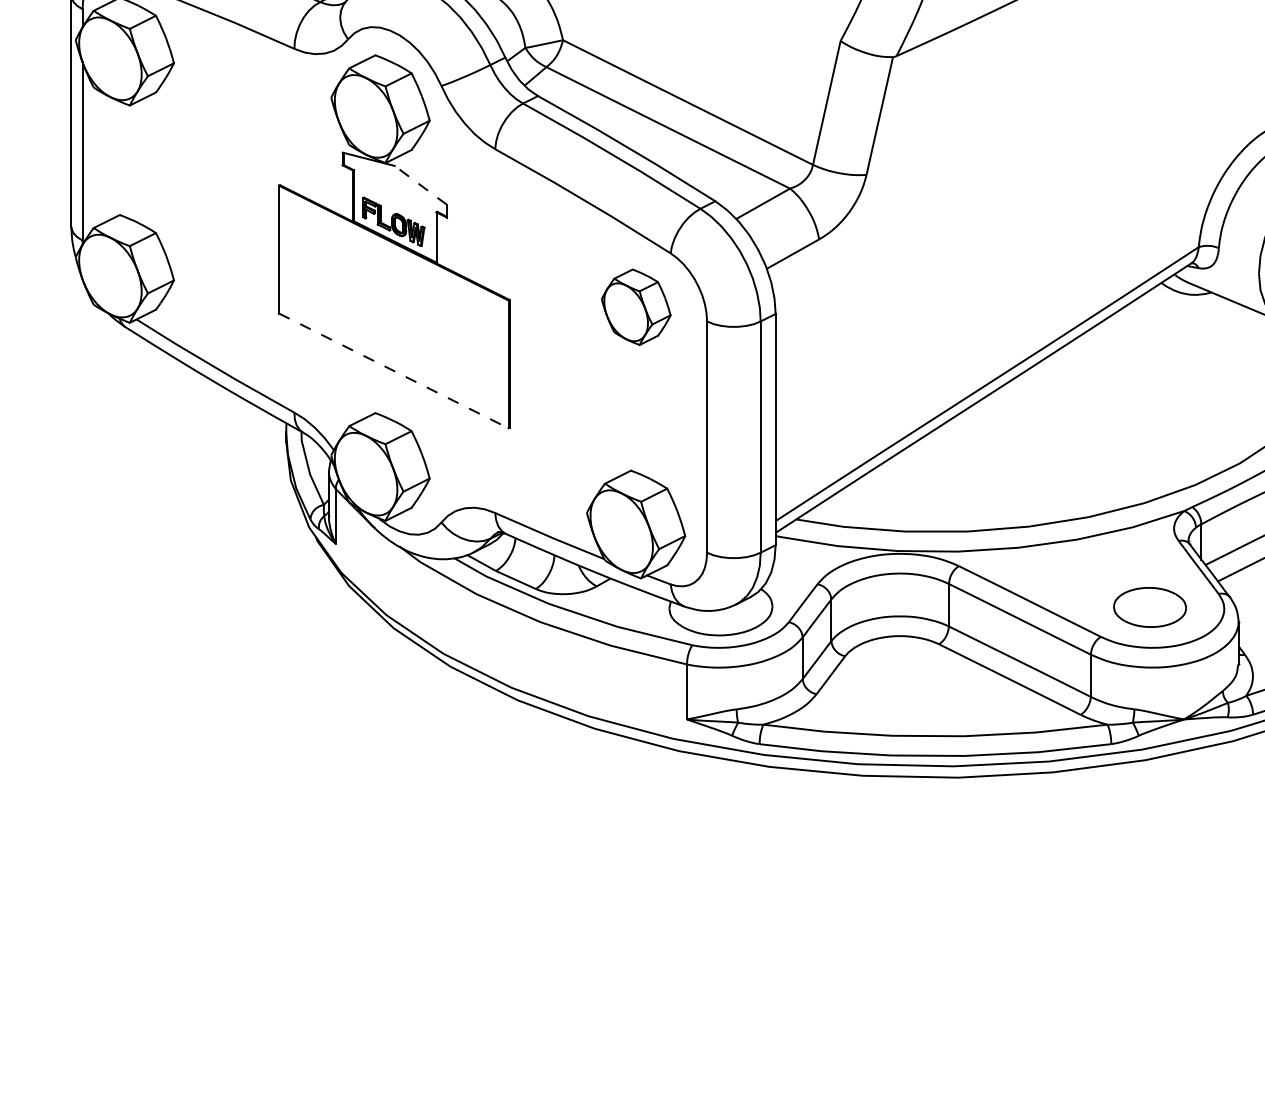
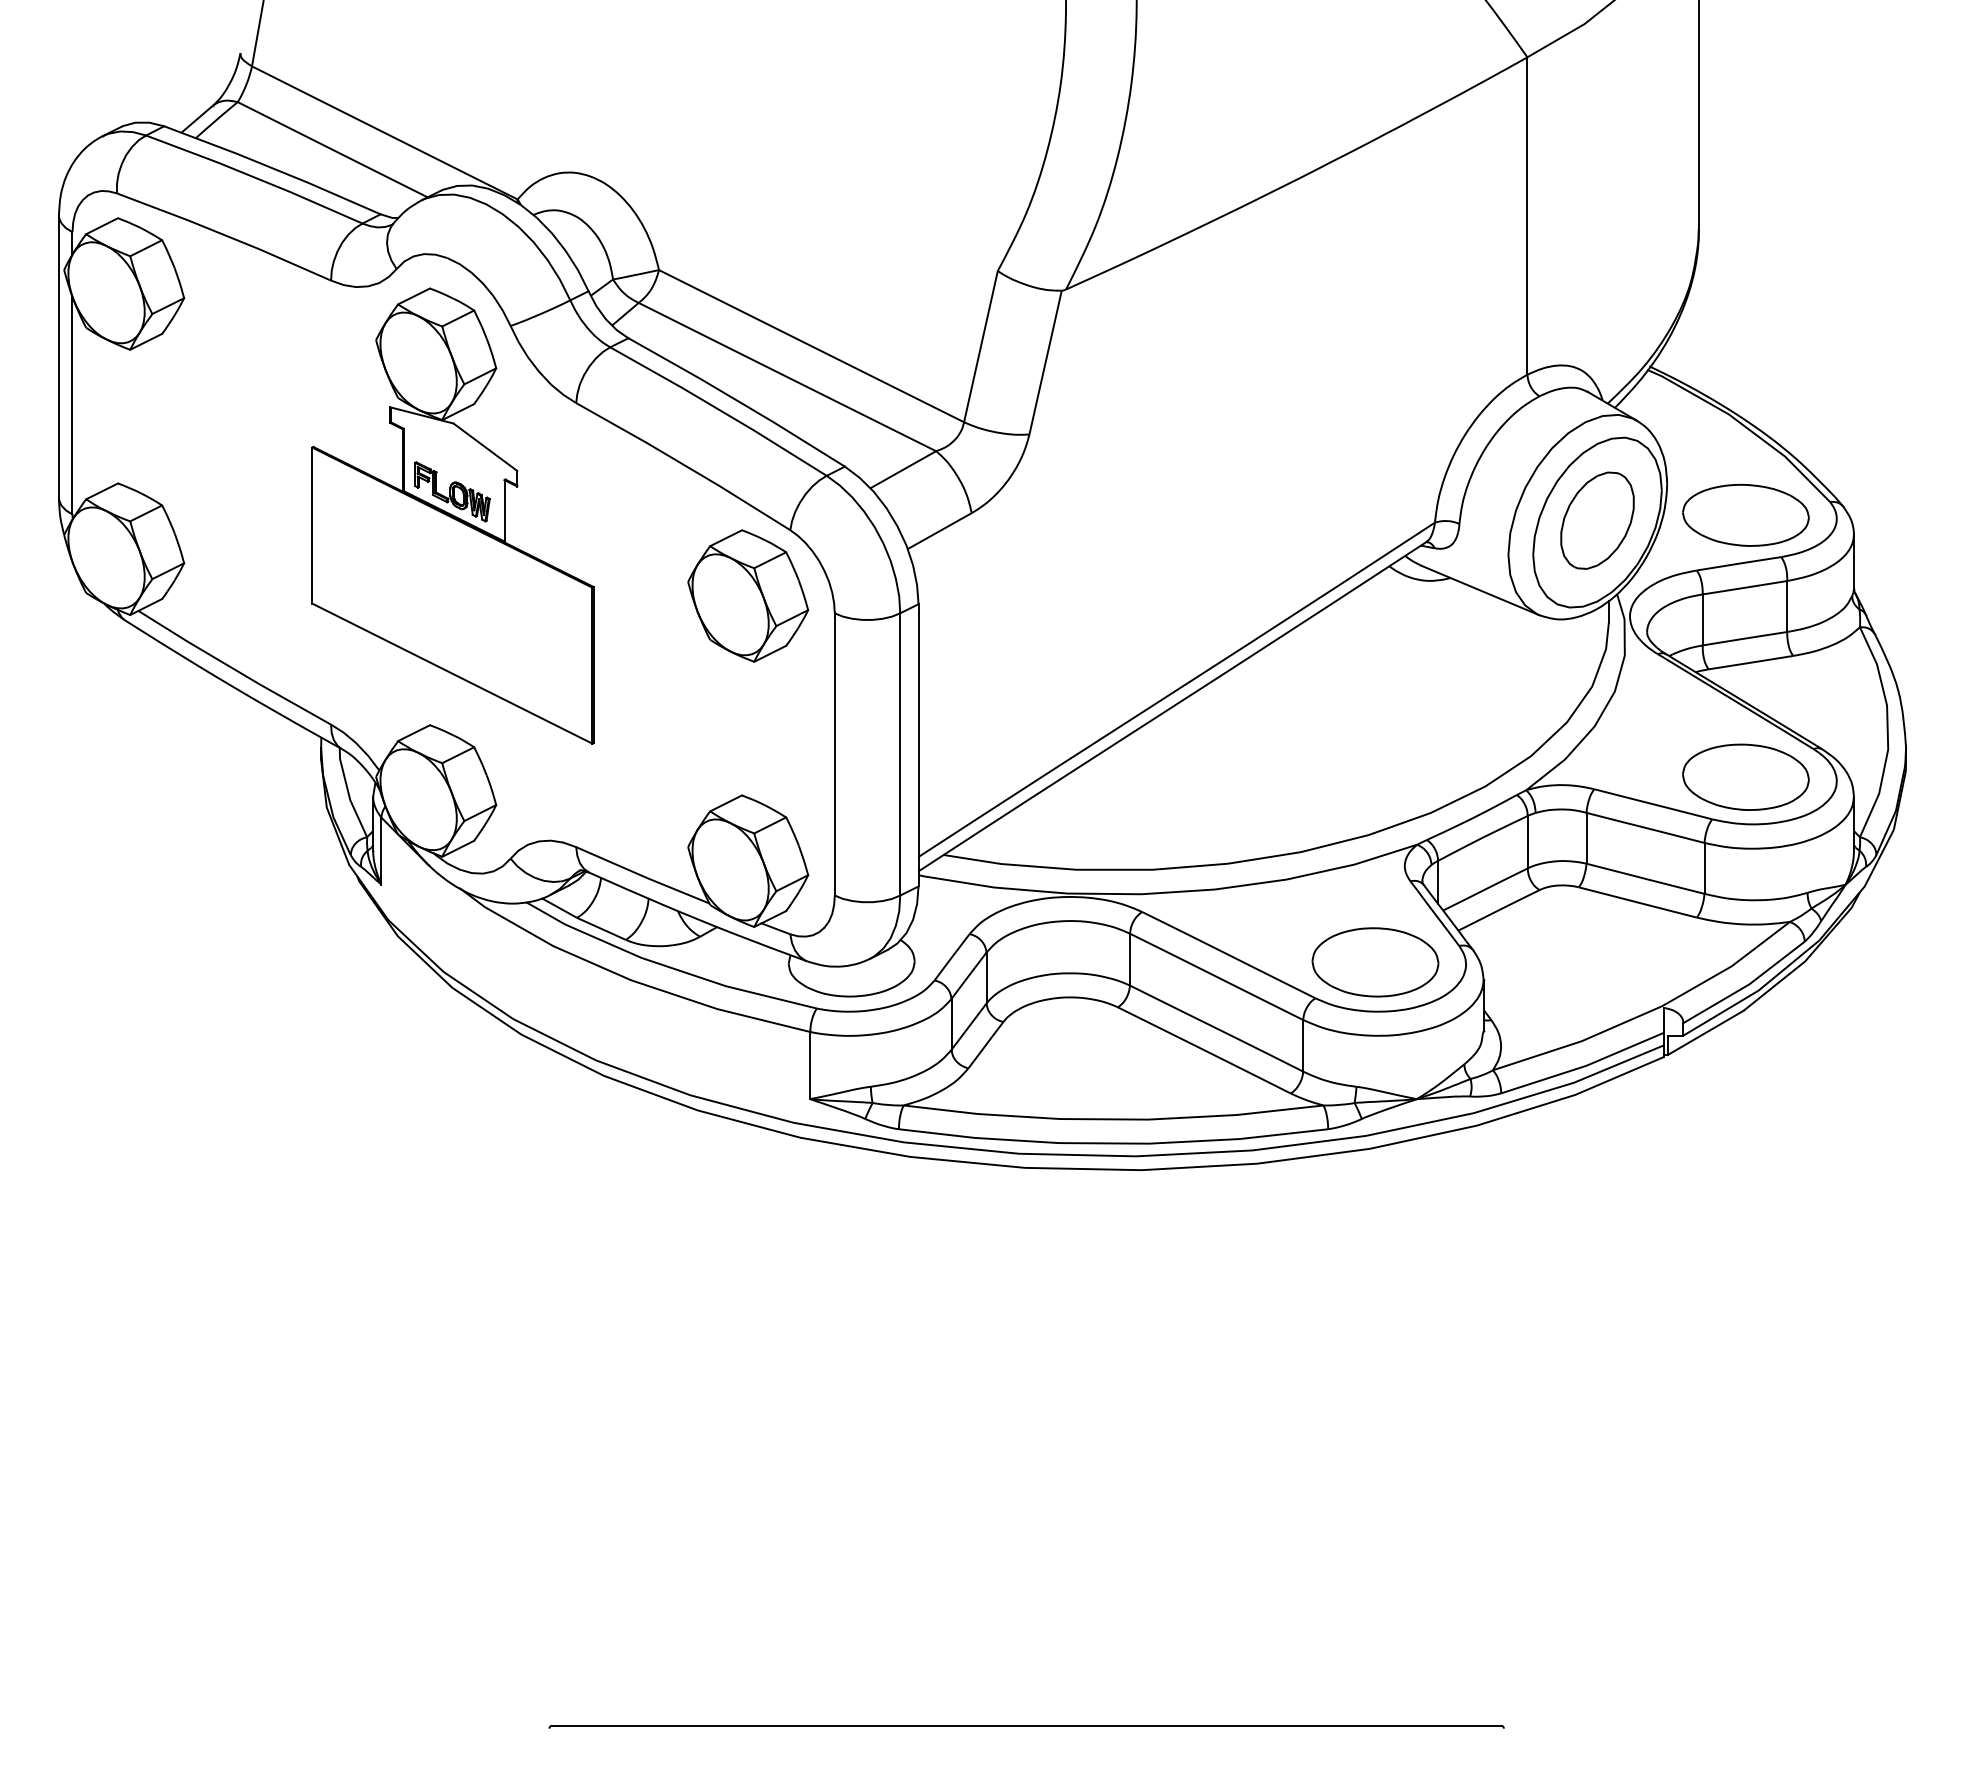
line: (420, 185) -> (485, 447), dashed -> solid
part: (636, 306) -> (748, 595), size x1.43
line: (393, 370) -> (452, 673), dashed -> solid
part: (1150, 607) -> (1375, 962), size x1.43

